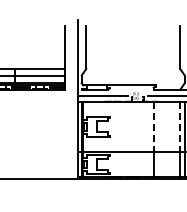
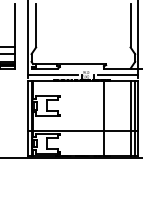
line: (153, 127) -> (103, 106), dashed -> solid
line: (180, 127) -> (130, 106), dashed -> solid

